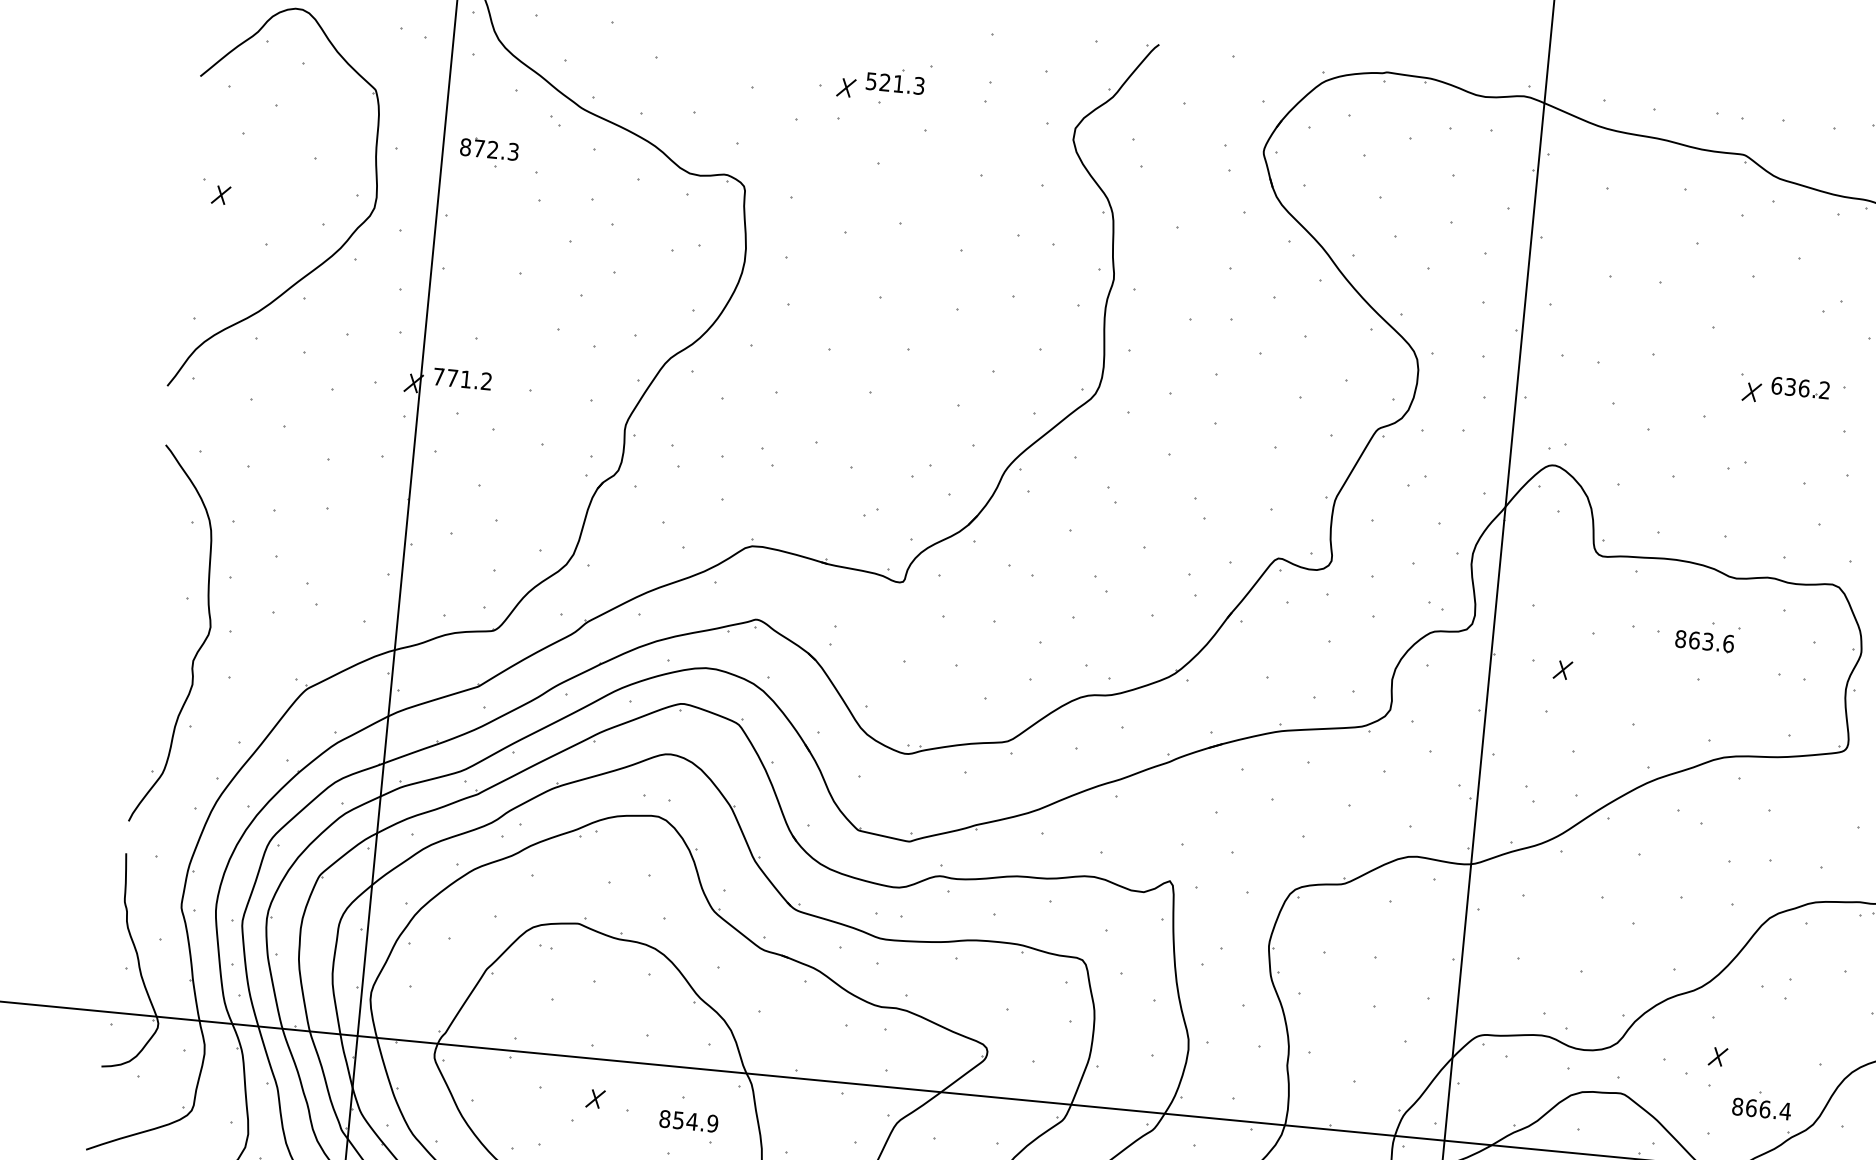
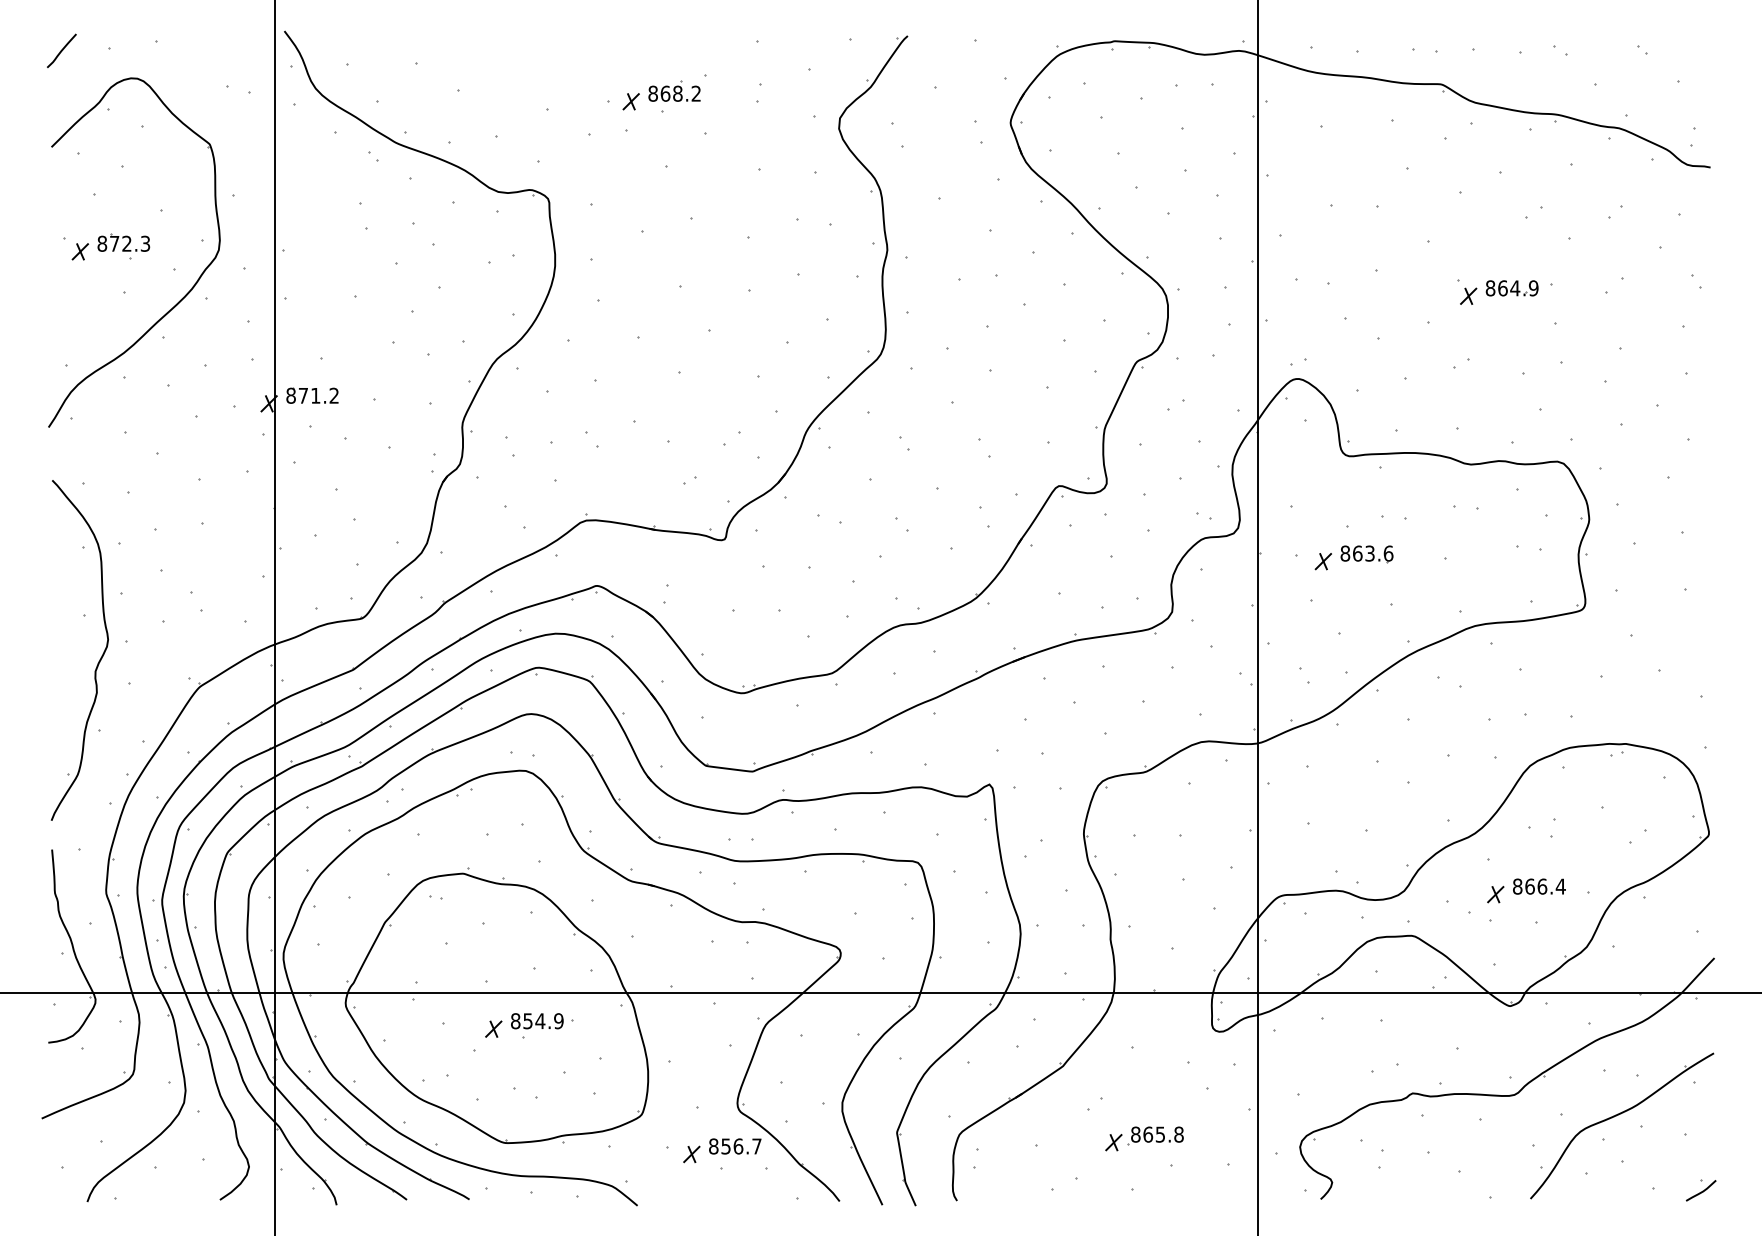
text: (895, 83) -> (674, 93), 521.3 -> 868.2
part: (488, 152) -> (123, 246), moved
text: (438, 376) -> (290, 395), 771.2 -> 871.2
text: (1800, 388) -> (1511, 288), 636.2 -> 864.9
part: (1704, 642) -> (1366, 554), moved
text: (1761, 1108) -> (1539, 886), moved
text: (689, 1121) -> (537, 1021), moved

